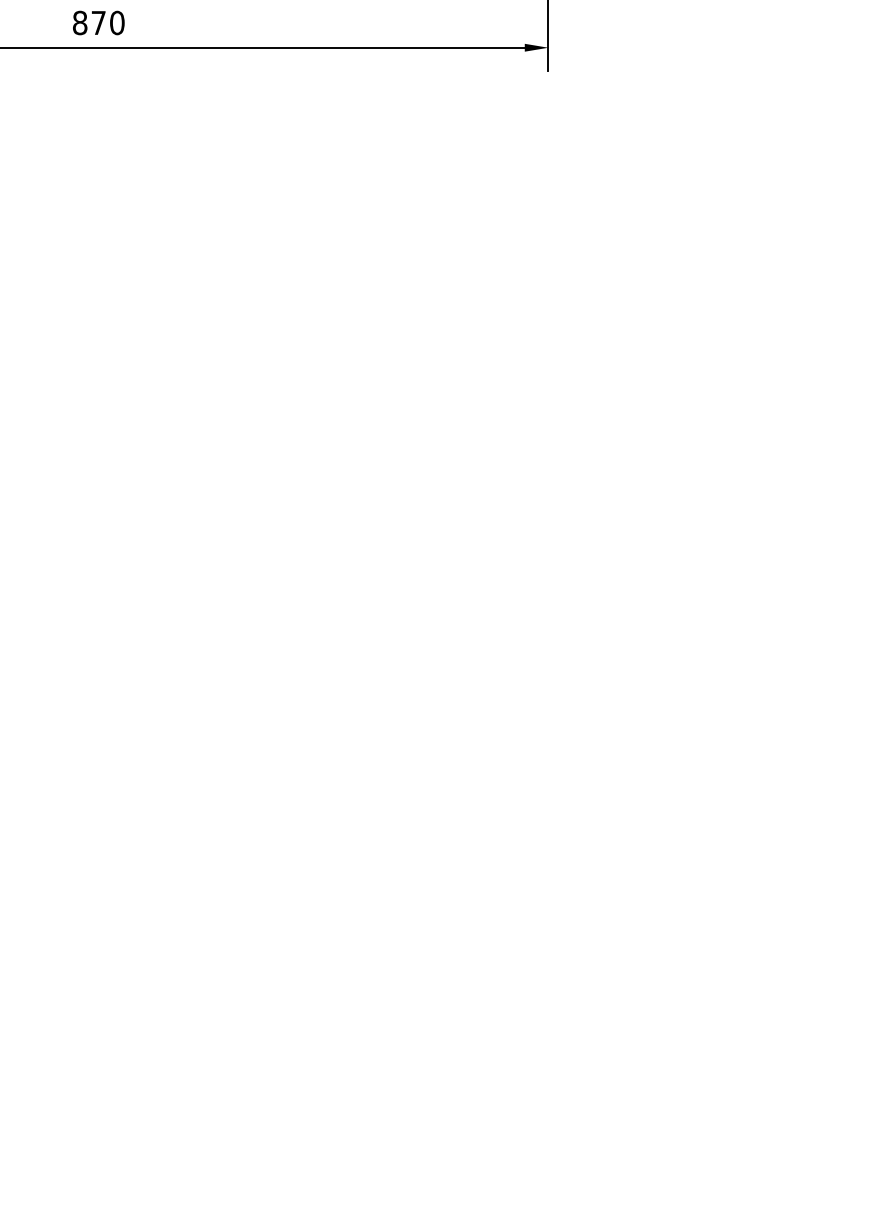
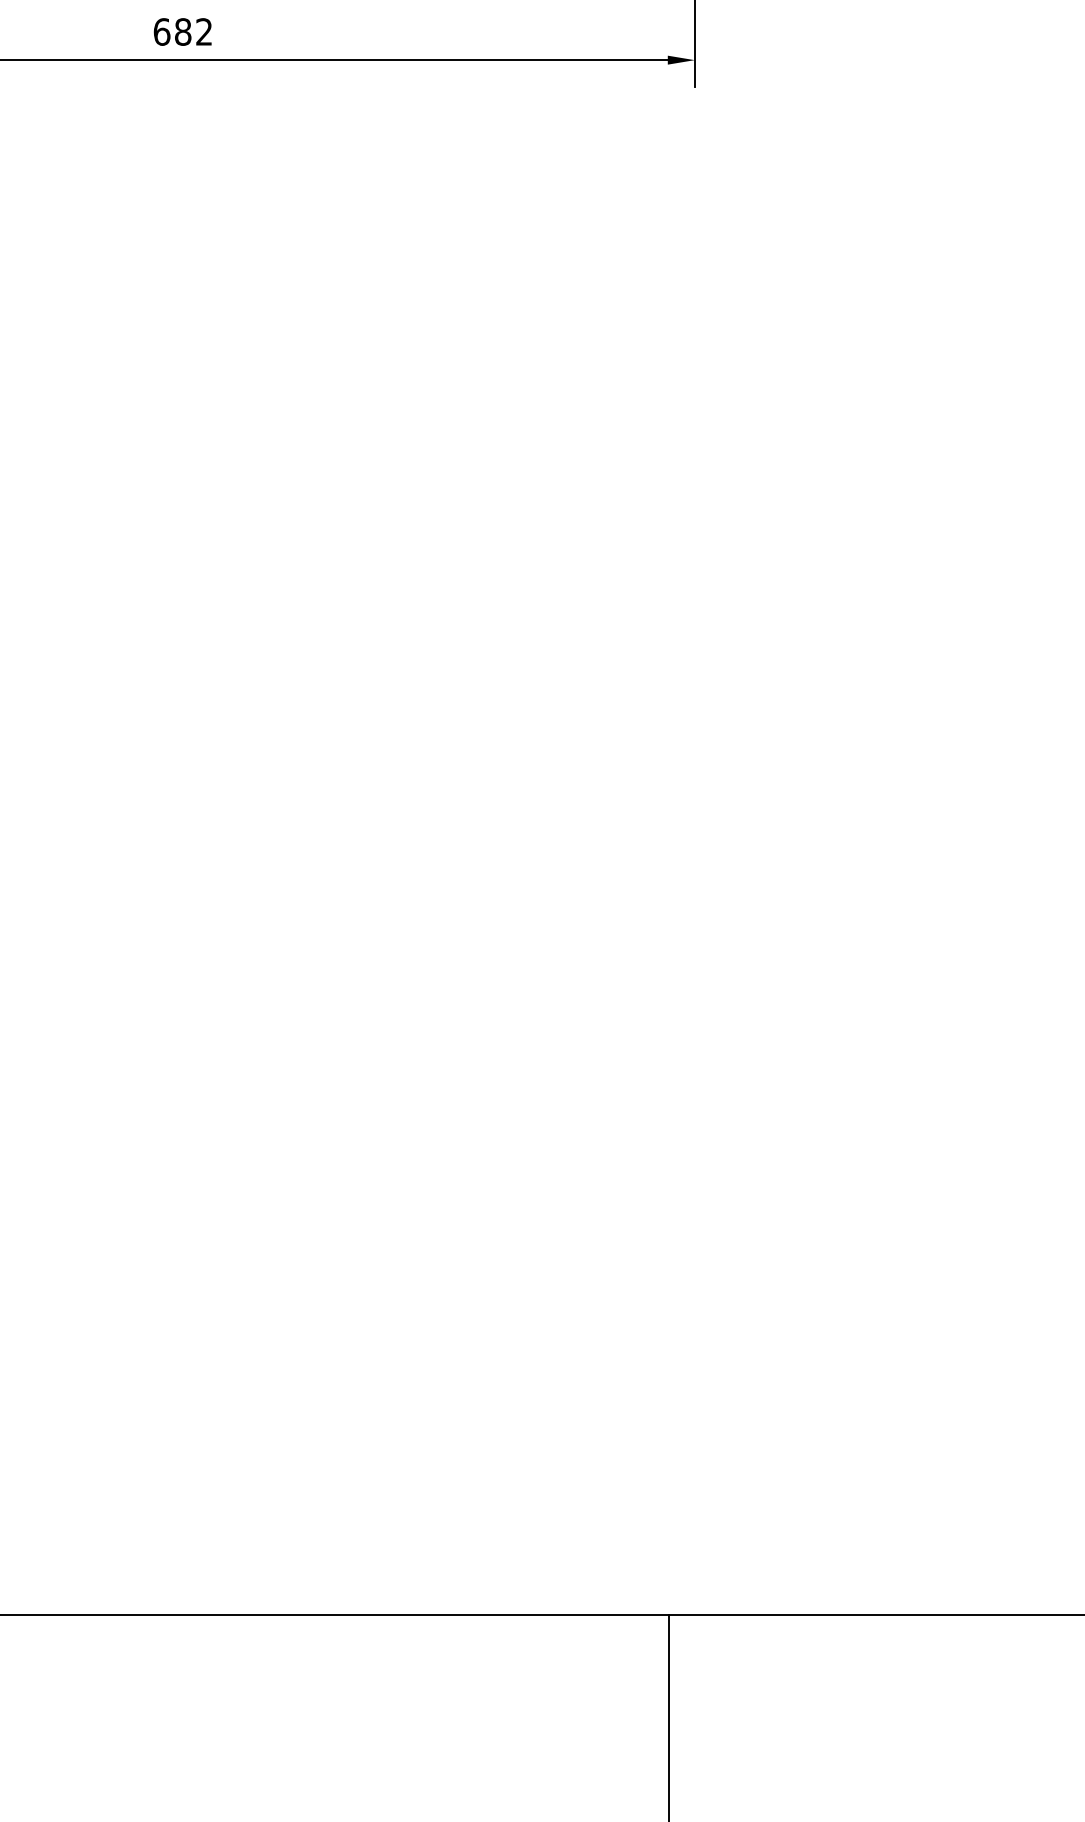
text: (98, 22) -> (182, 31), 870 -> 682

